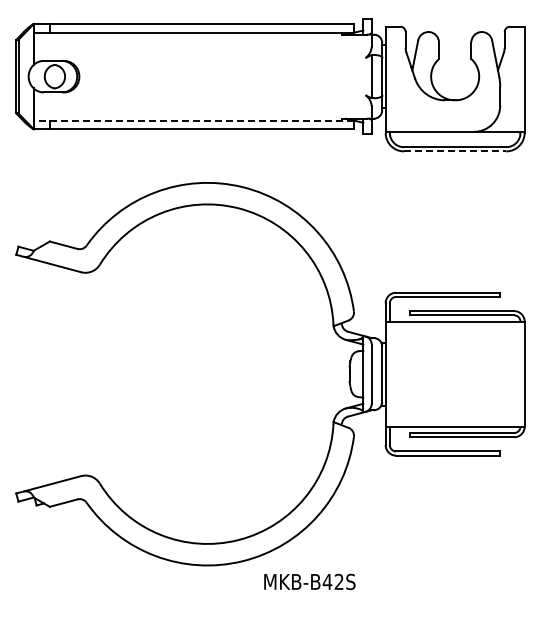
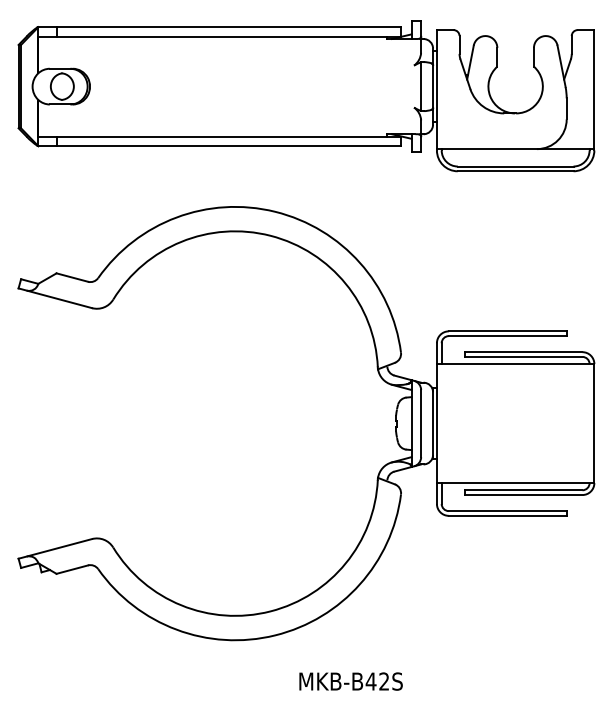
line: (193, 120) -> (219, 136), dashed -> solid
line: (455, 151) -> (516, 171), dashed -> solid
text: (309, 581) -> (350, 681), moved

